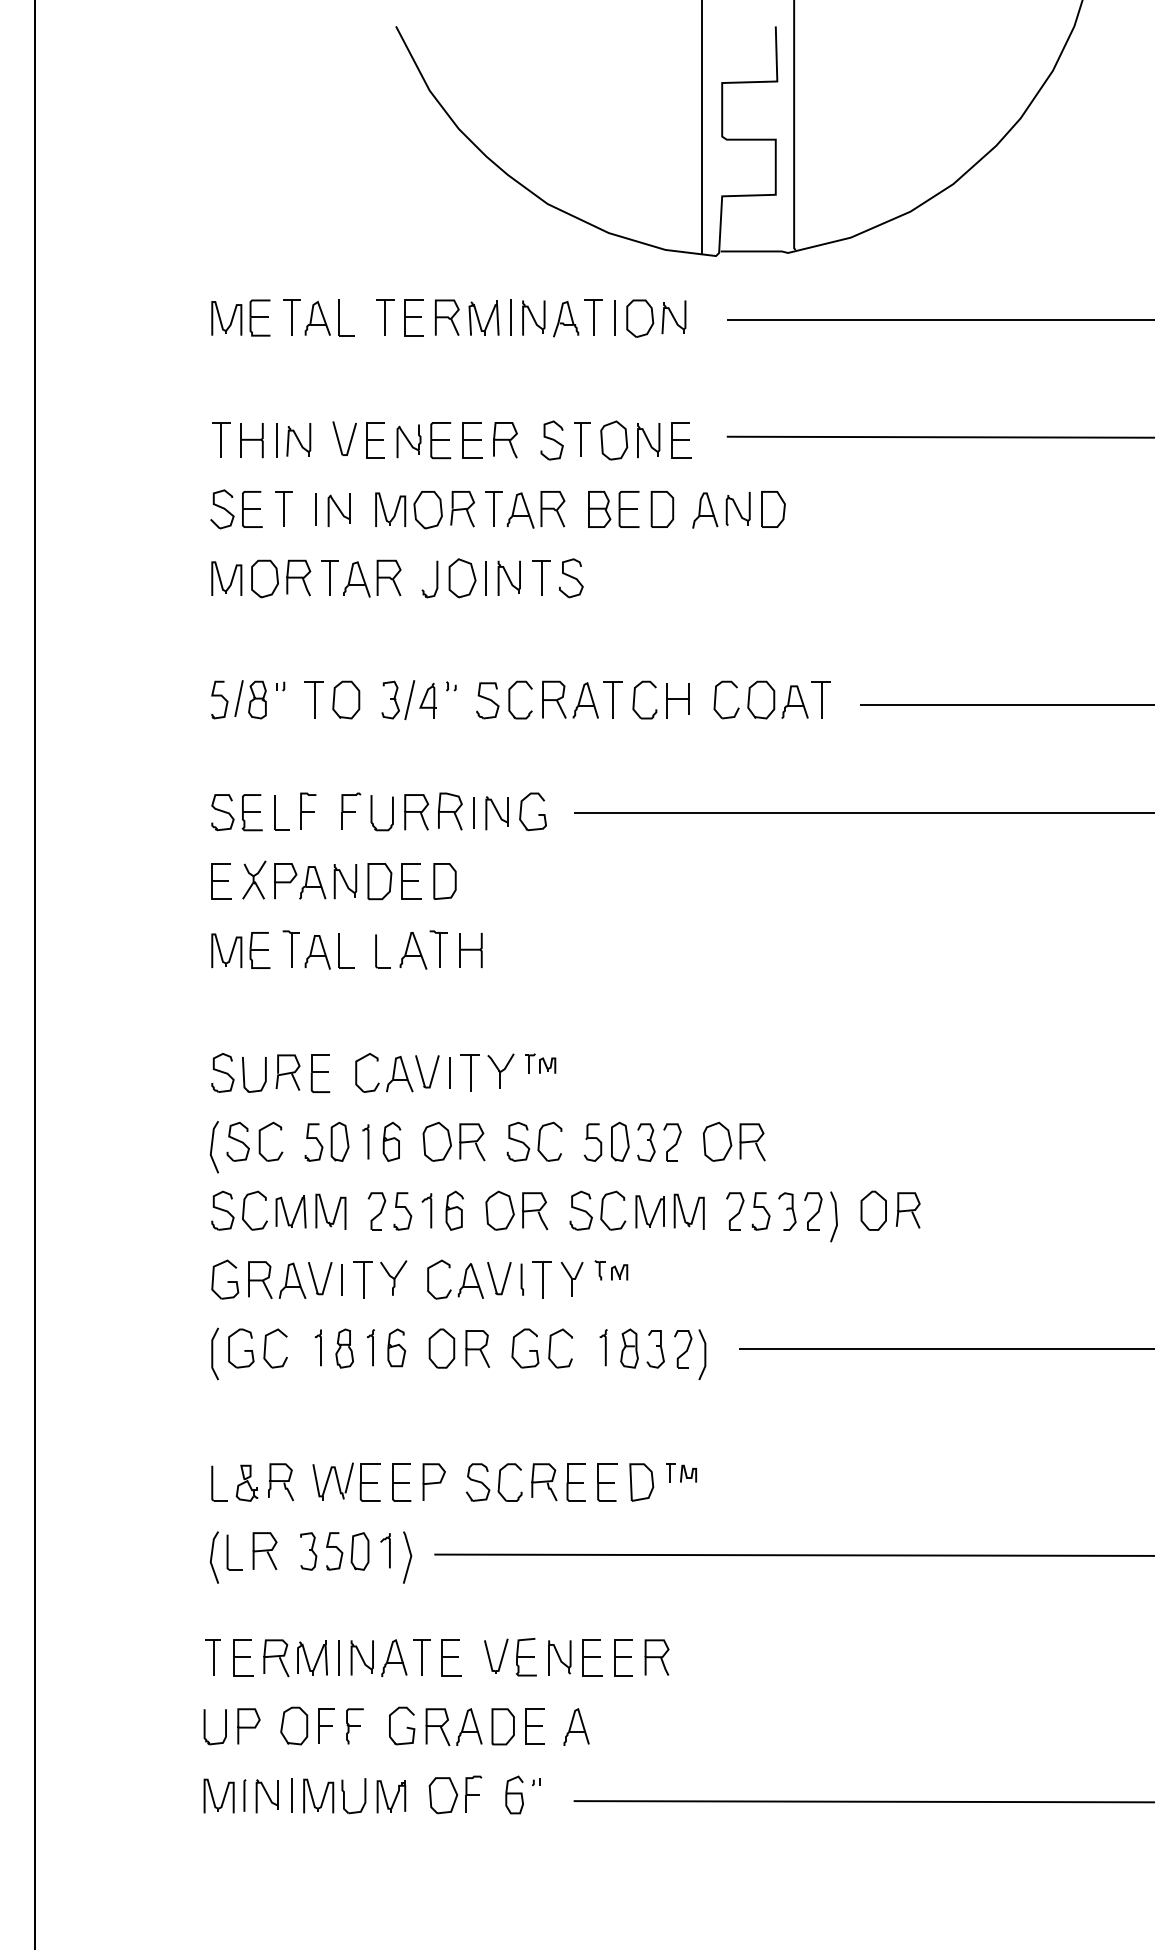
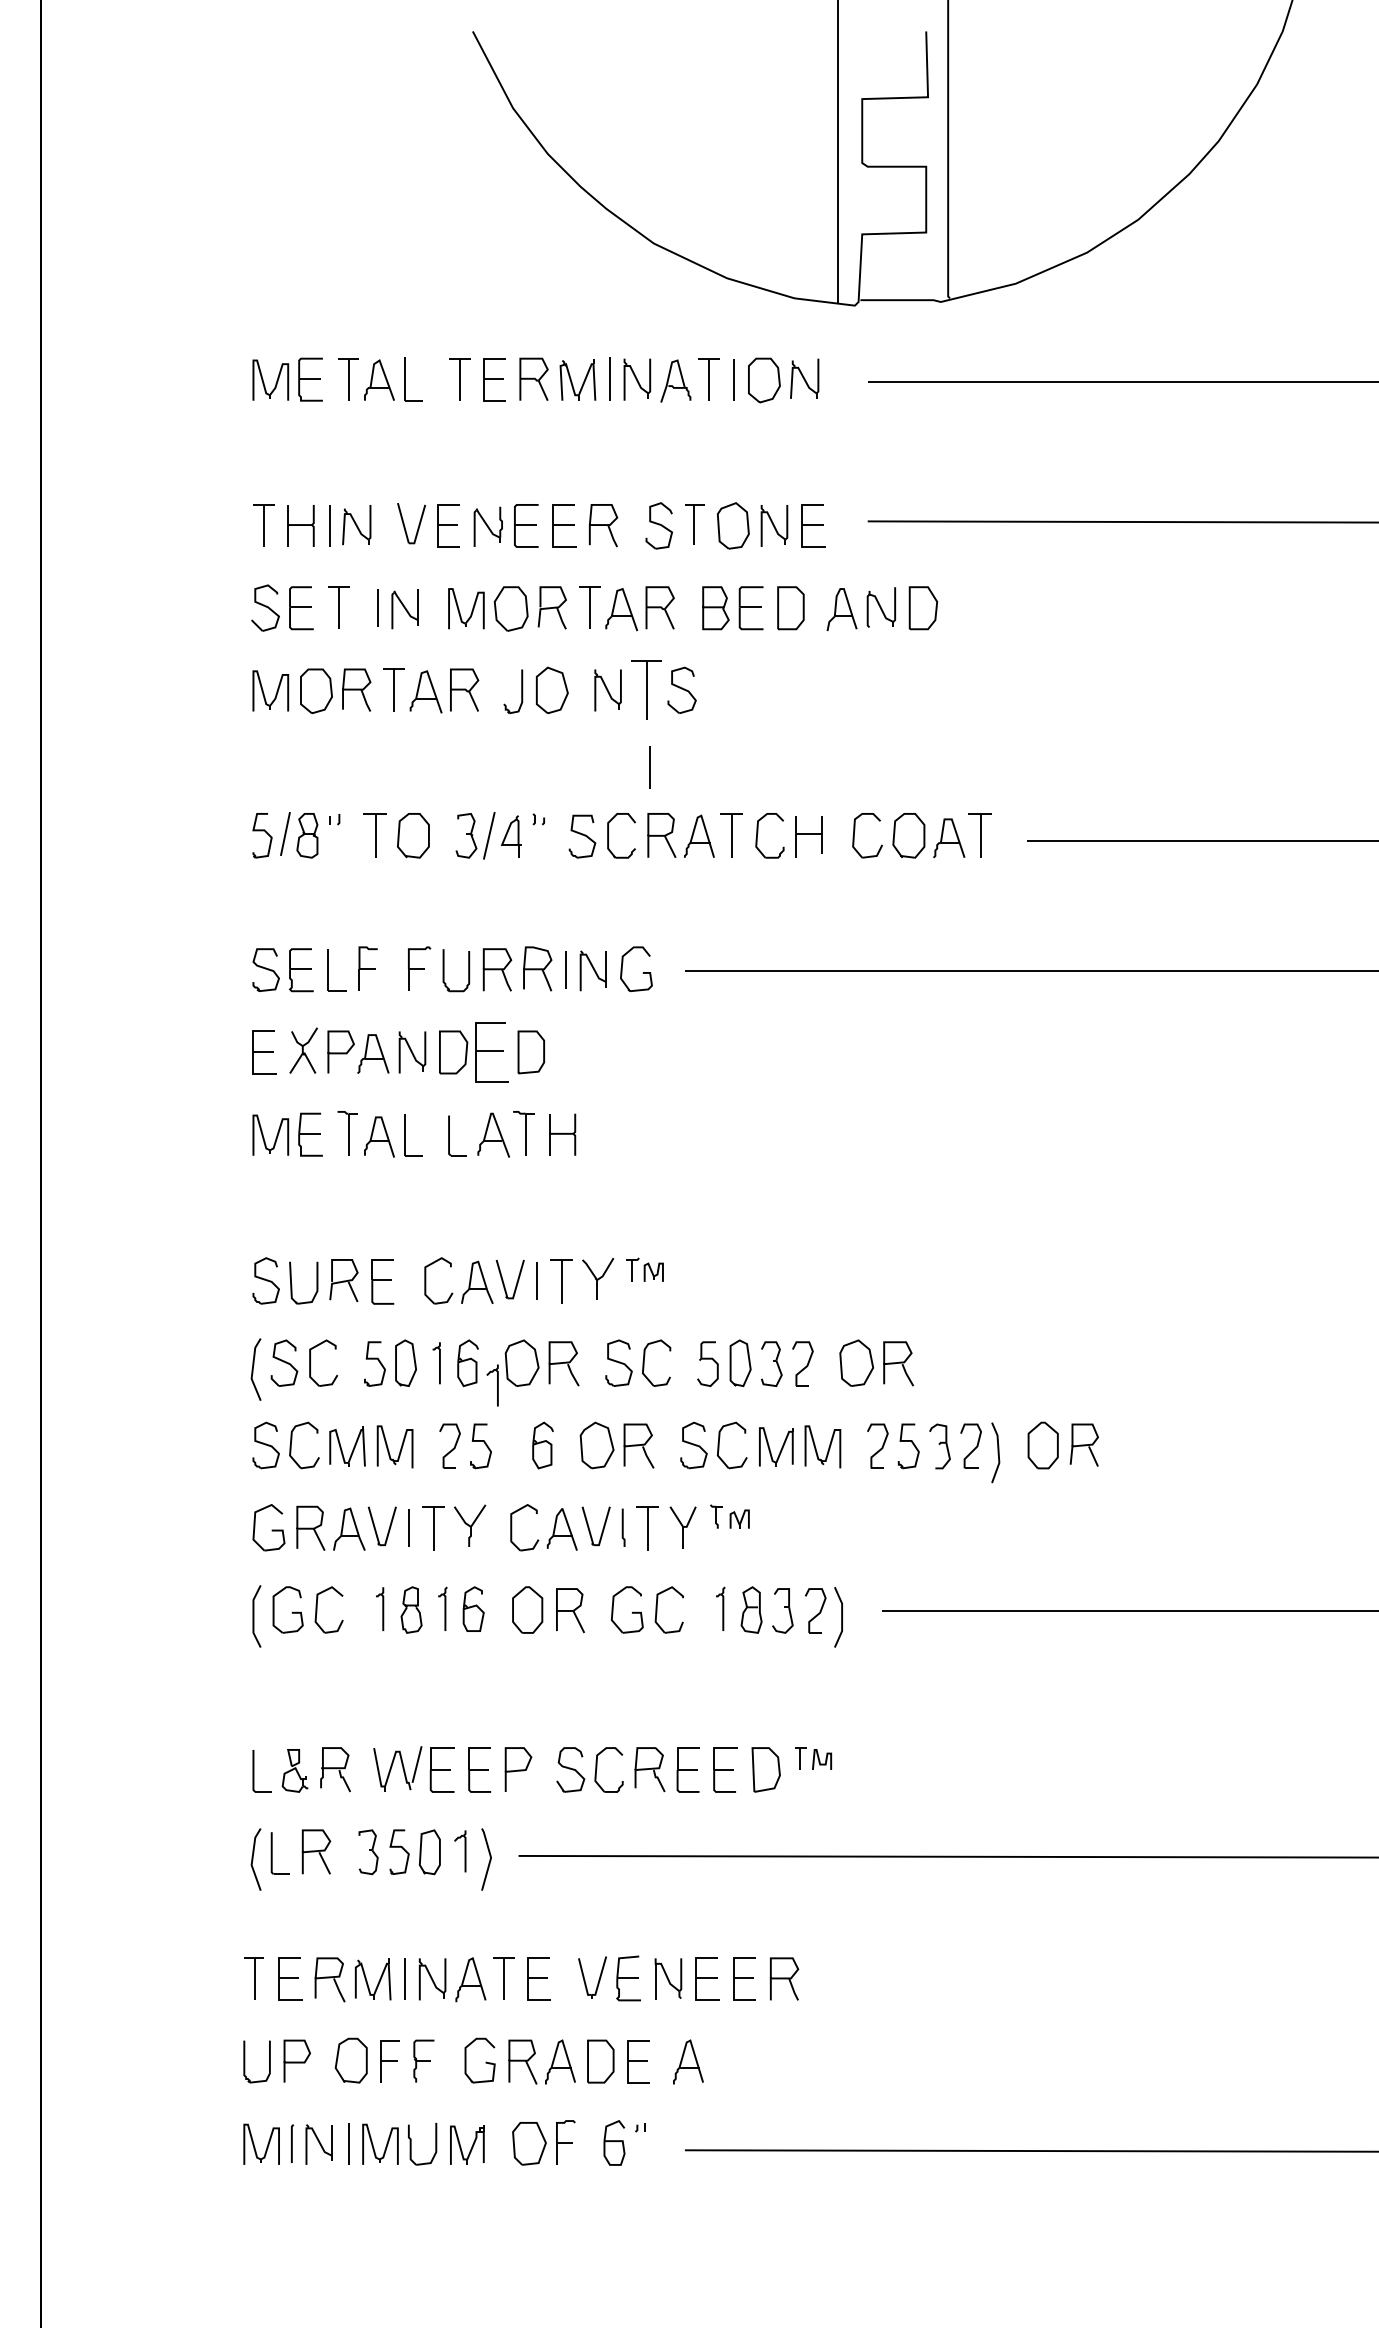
part: (541, 577) -> (646, 689), size x1.4
line: (486, 578) -> (649, 767), moved
part: (411, 881) -> (491, 1052), size x1.4
part: (426, 1210) -> (492, 1385), moved

